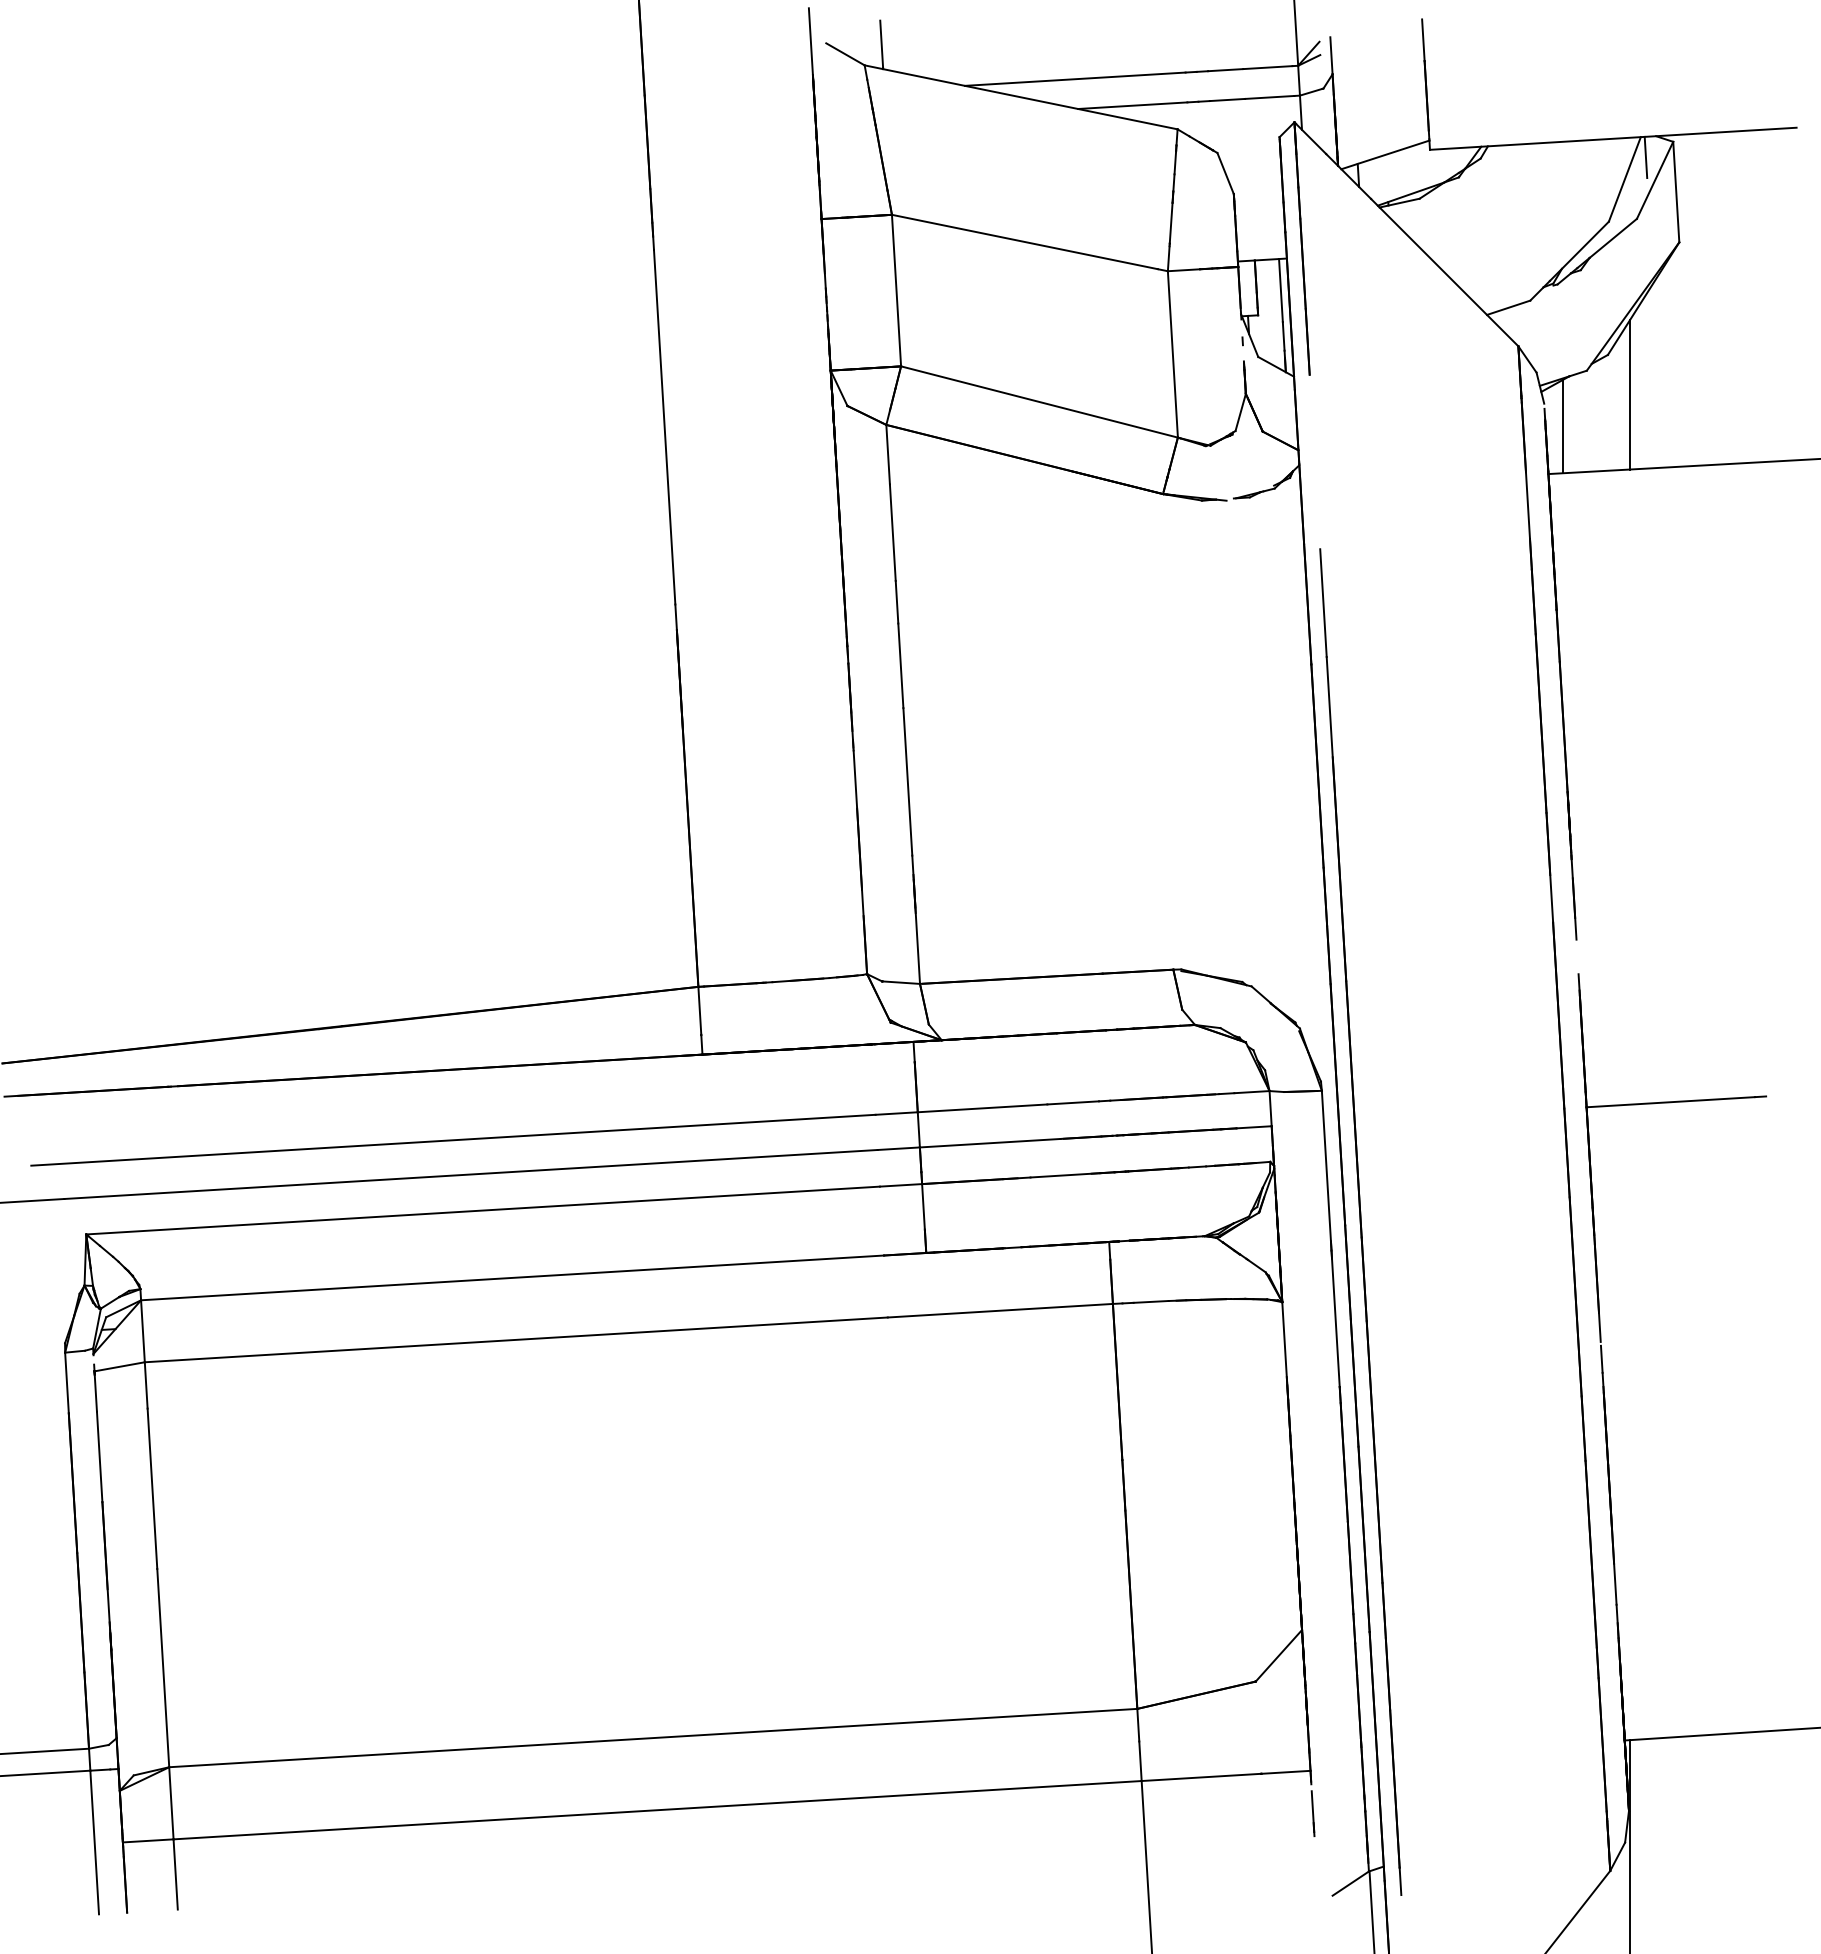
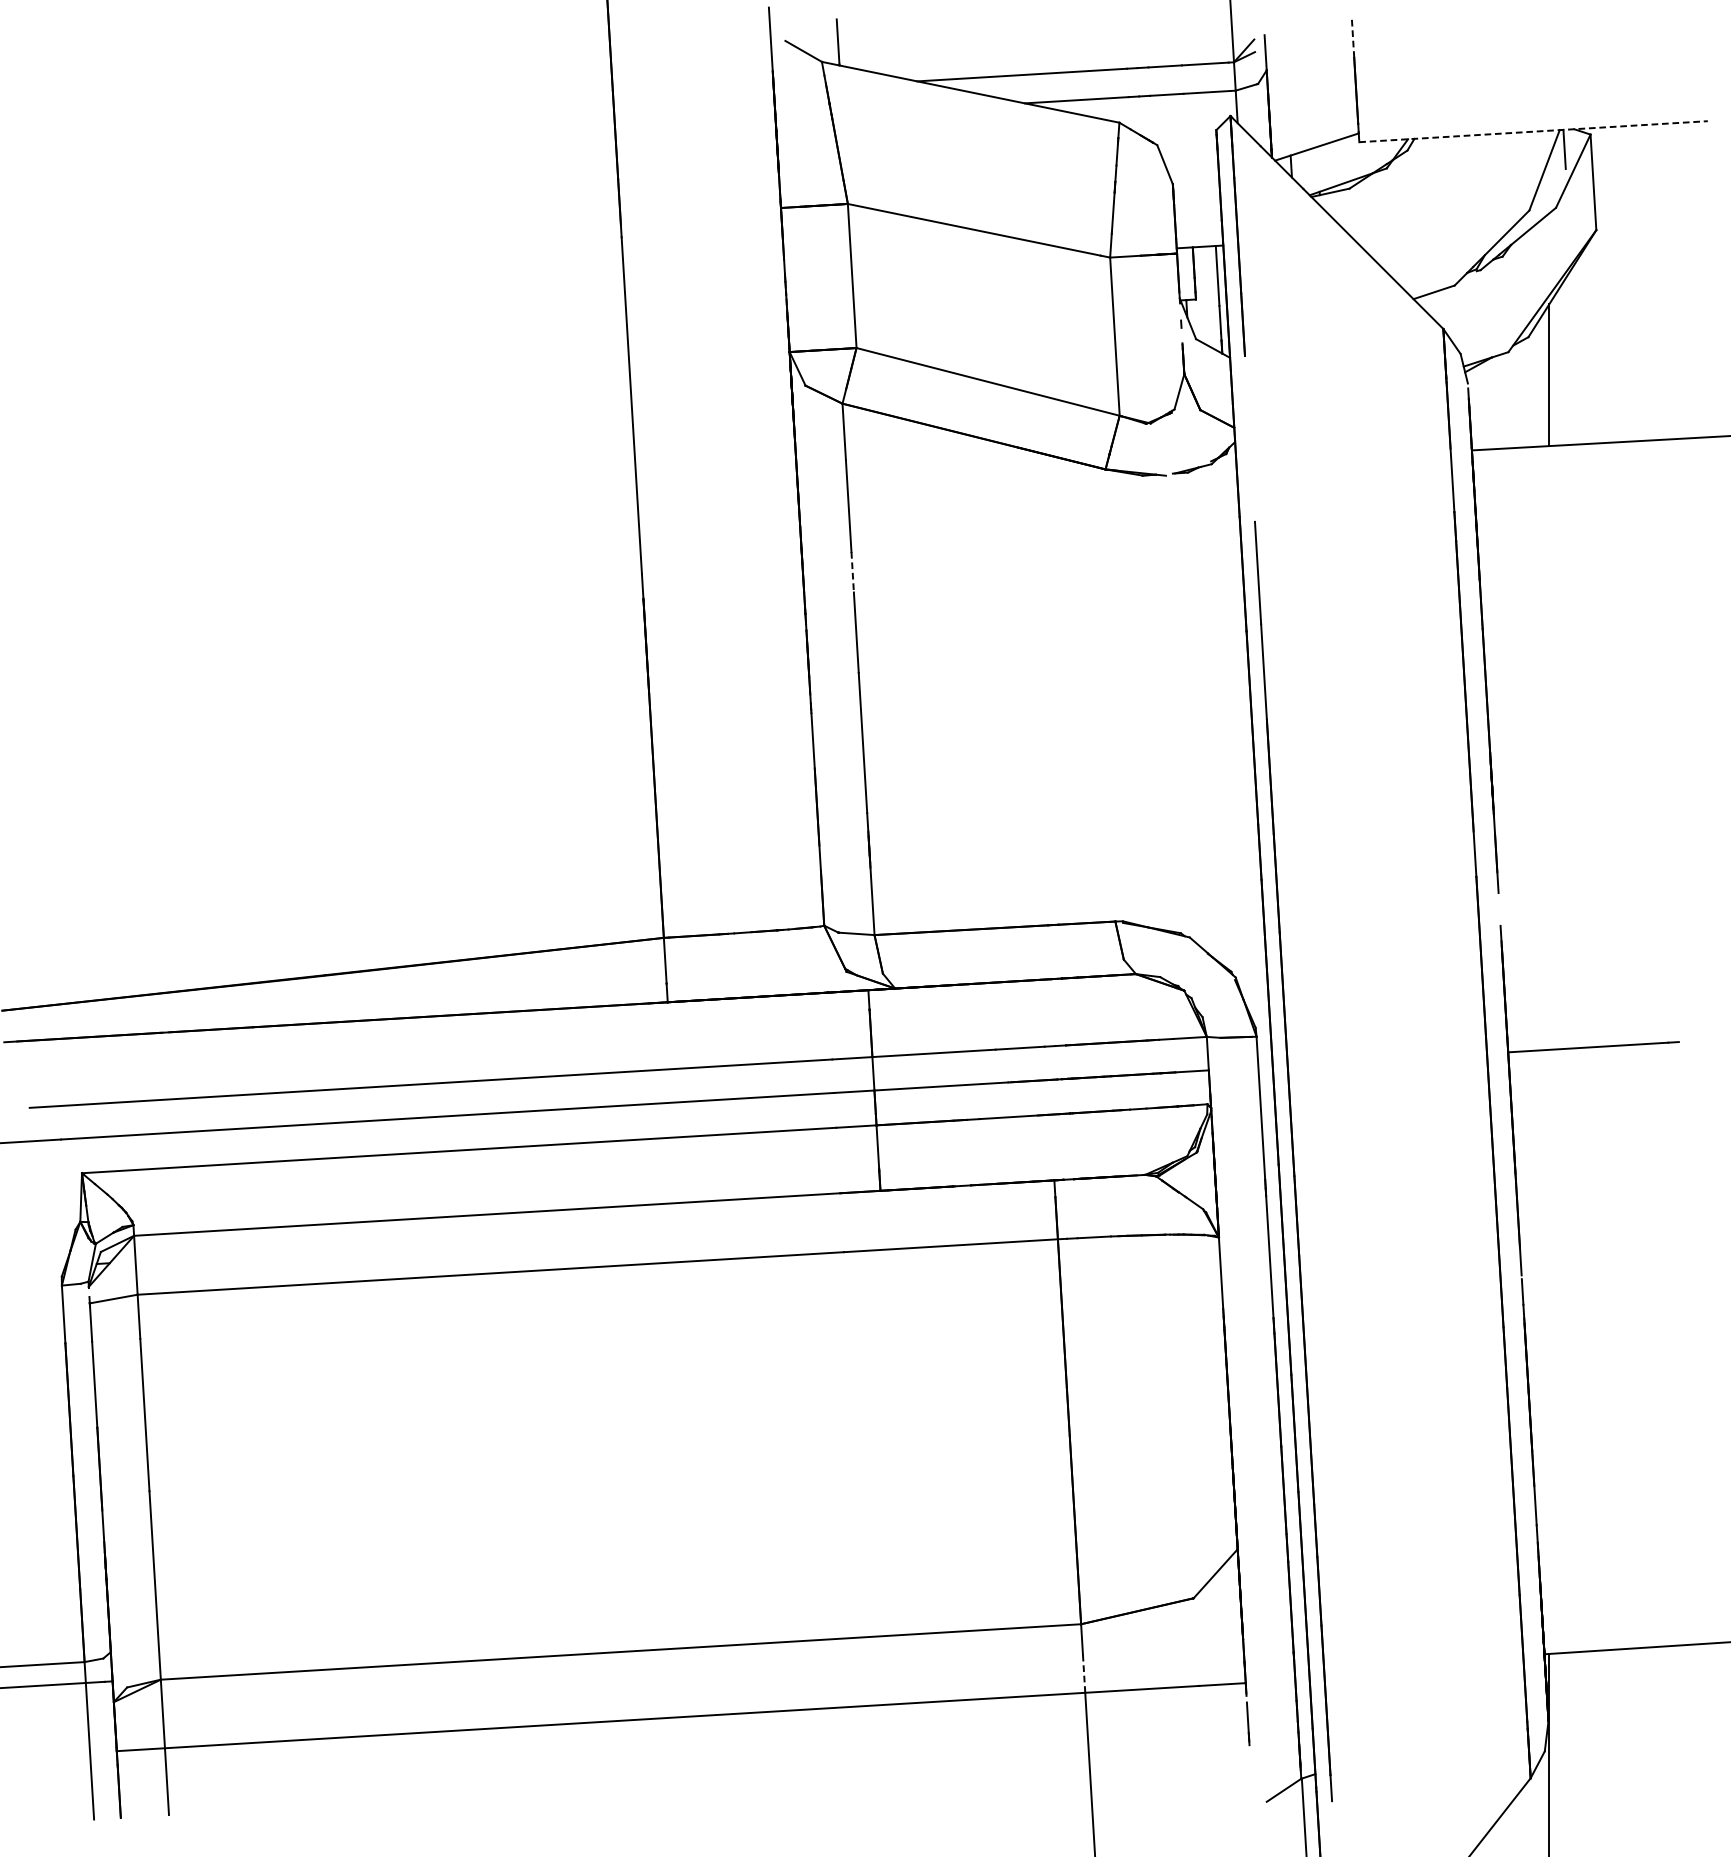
line: (1423, 40) -> (1353, 38), solid -> dashed
line: (1613, 138) -> (1533, 131), solid -> dashed
line: (1563, 426) -> (1486, 405), removed
line: (897, 602) -> (853, 572), solid -> dashed
line: (1140, 1761) -> (1084, 1674), solid -> dashed

